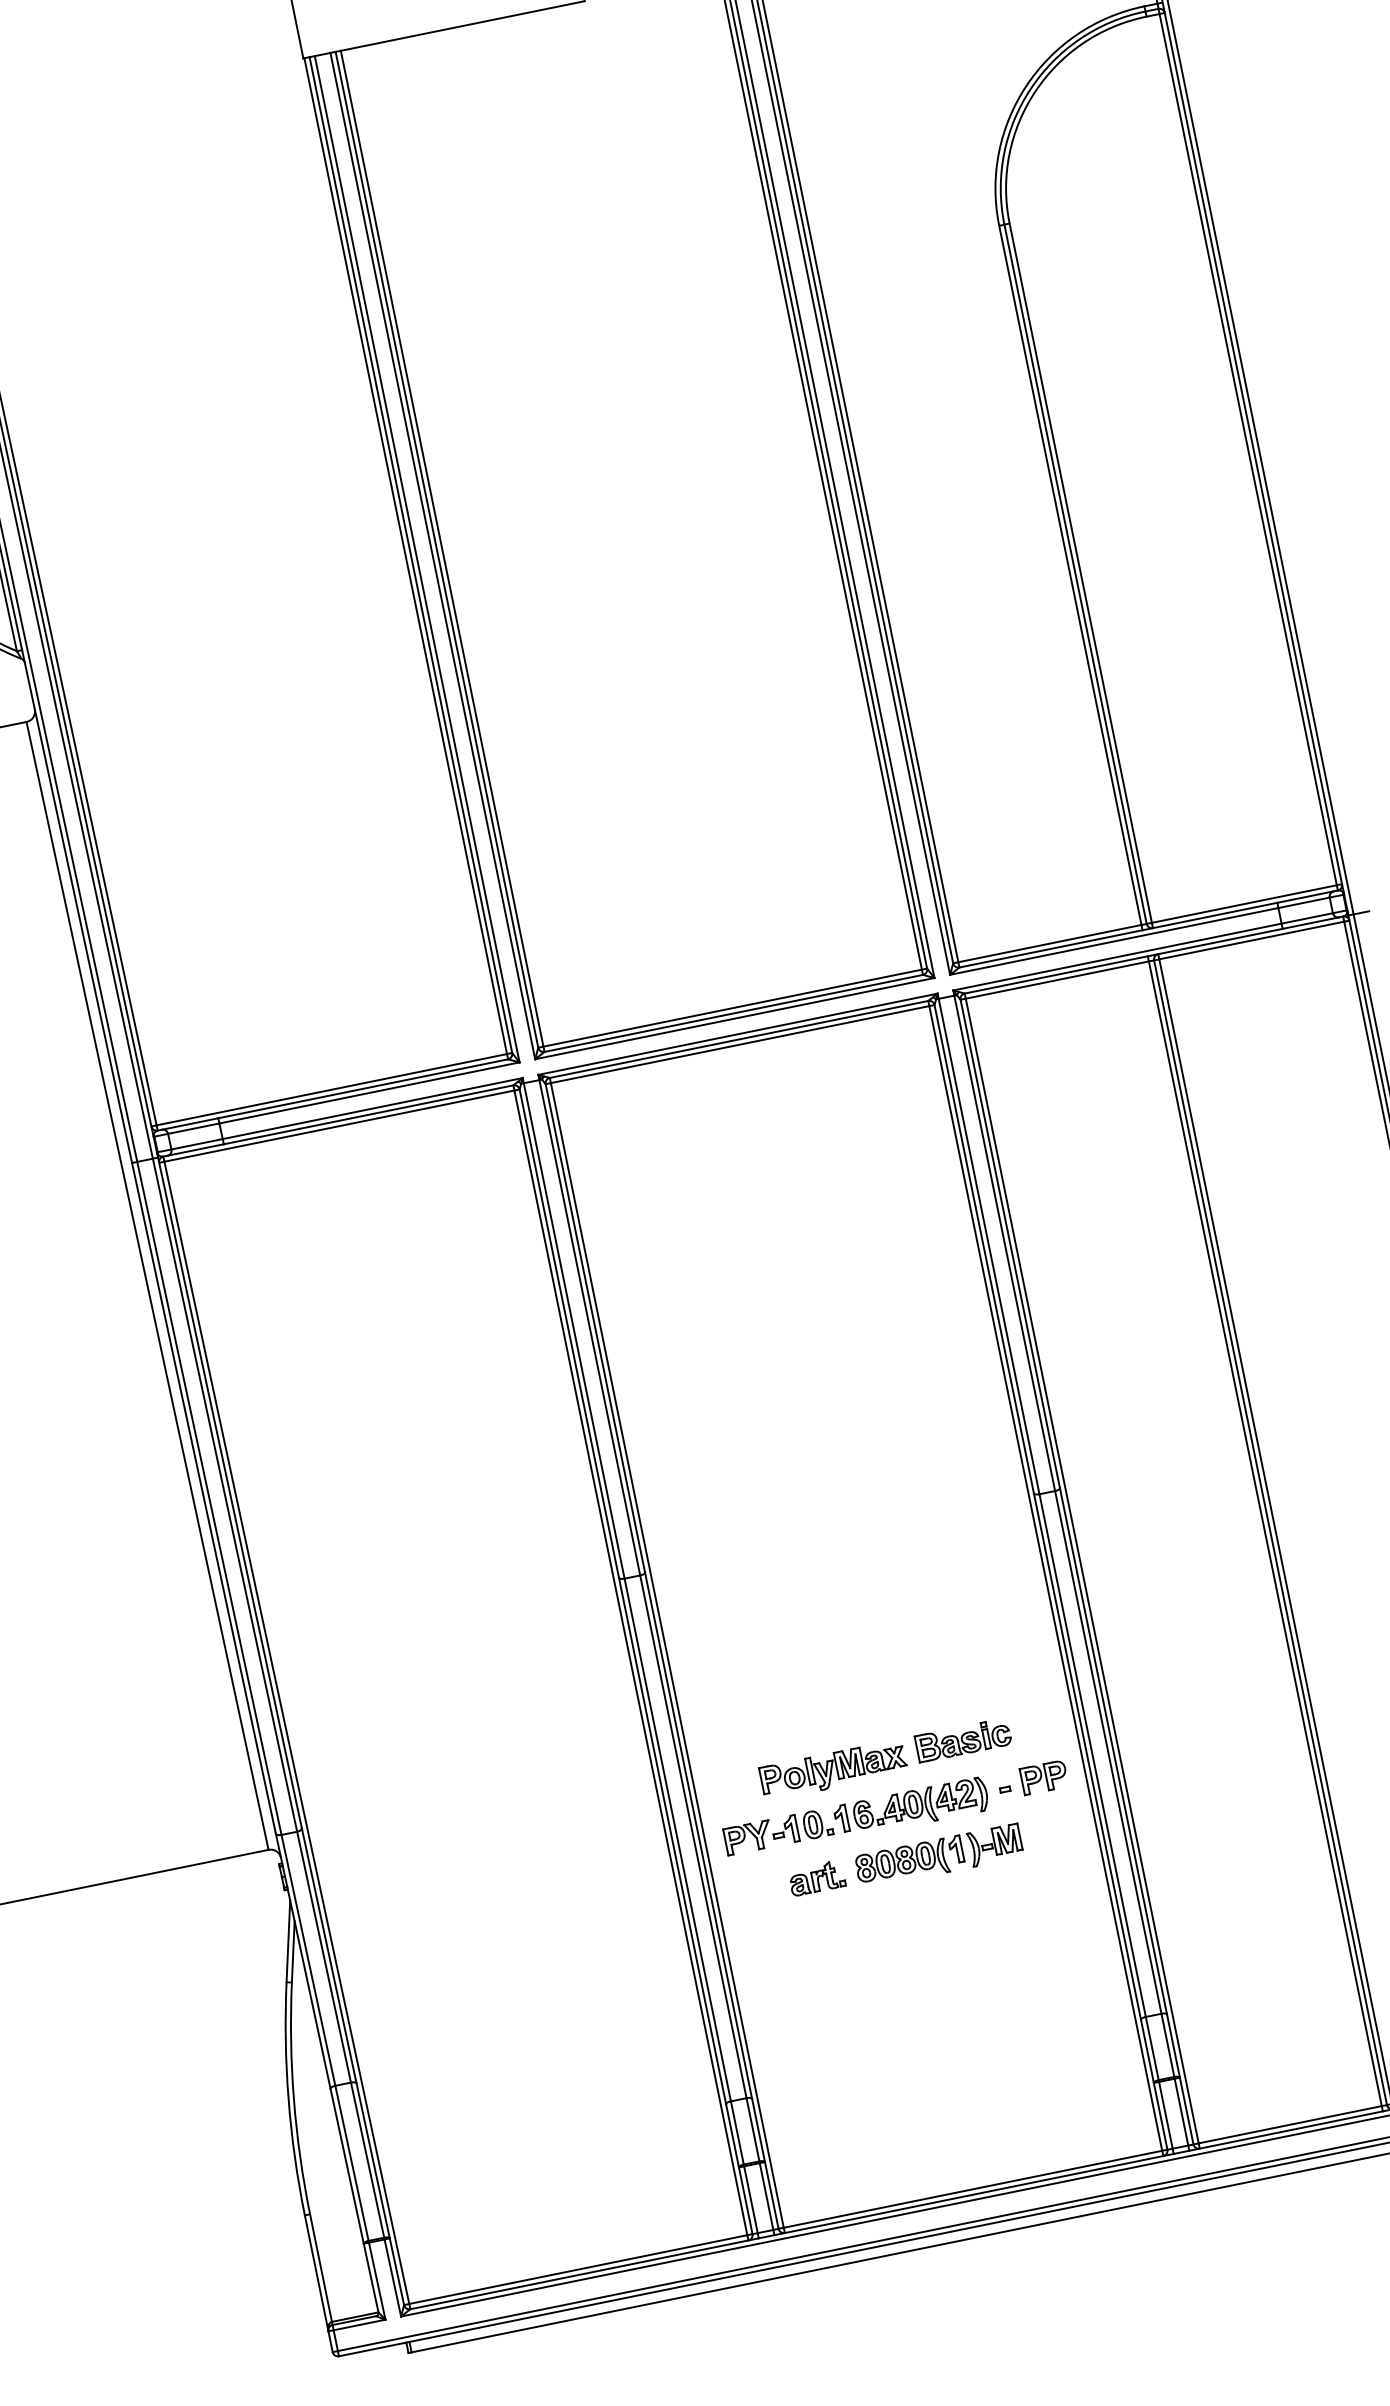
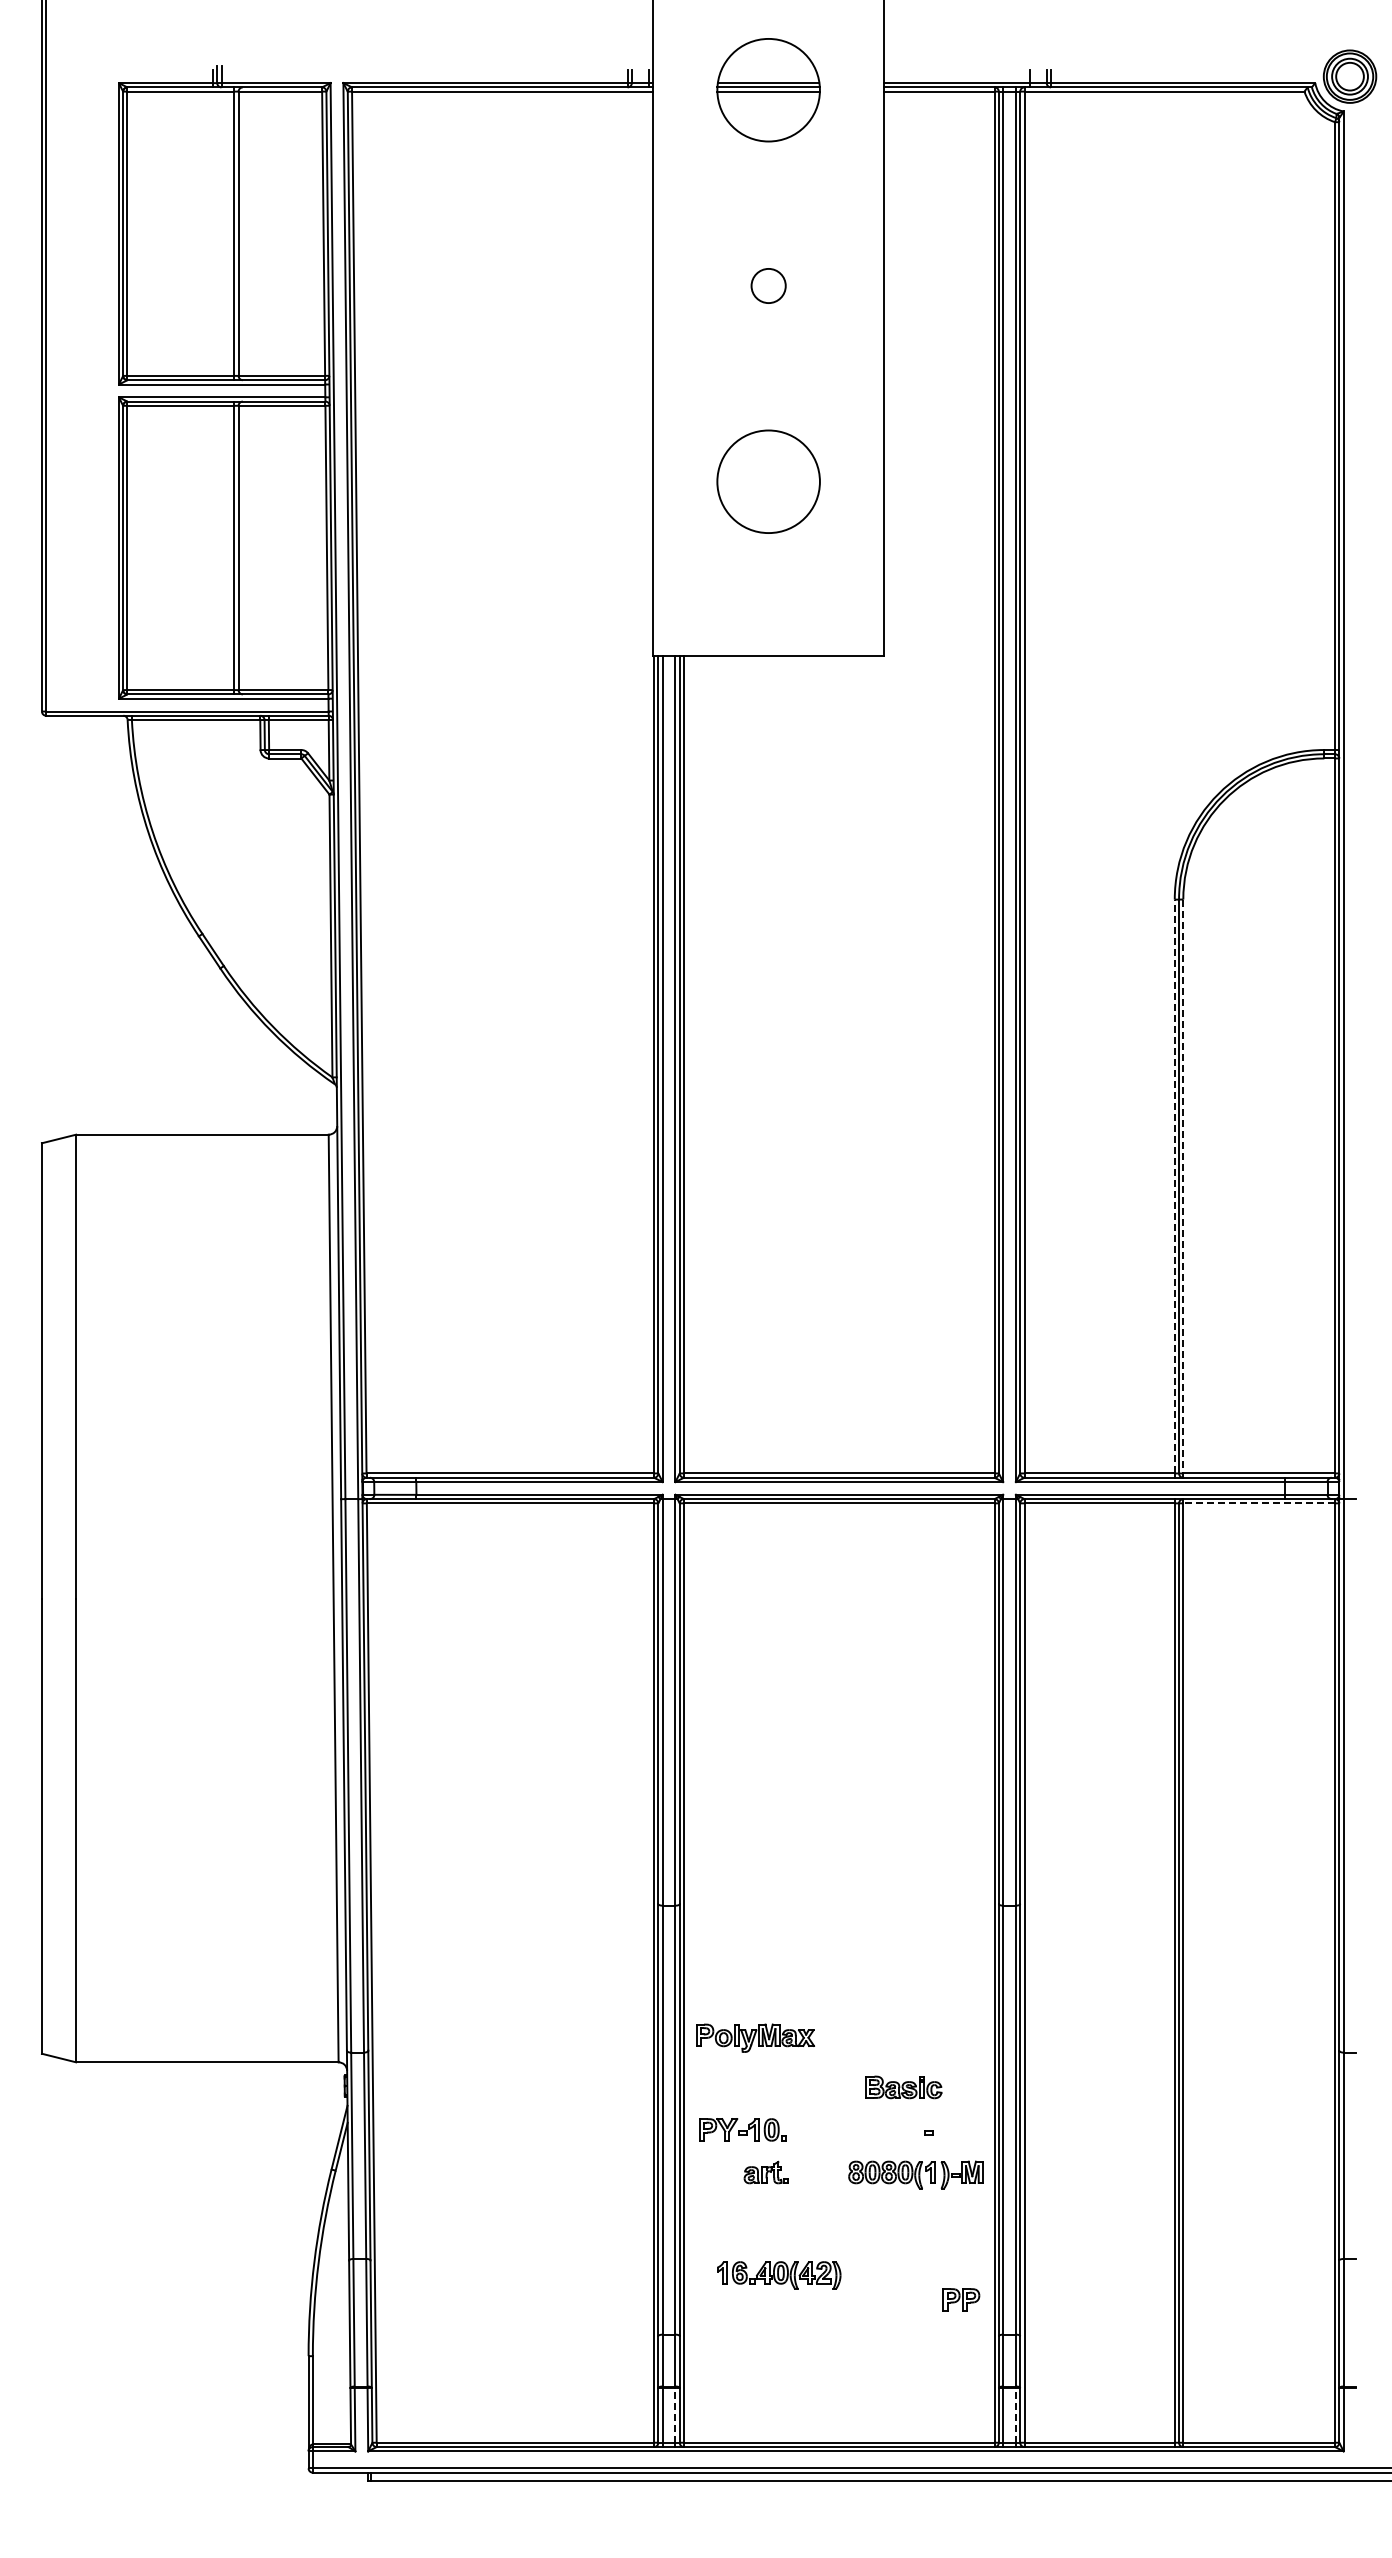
line: (1080, 573) -> (1183, 1186), solid -> dashed
line: (1070, 575) -> (1174, 1186), solid -> dashed
line: (1252, 940) -> (1259, 1503), solid -> dashed
part: (833, 1769) -> (755, 2037), moved
part: (1044, 1777) -> (961, 2299), moved
part: (912, 1807) -> (779, 2275), moved
part: (938, 1855) -> (915, 2174), moved
line: (1180, 2111) -> (1015, 2414), solid -> dashed
line: (766, 2195) -> (675, 2414), solid -> dashed

